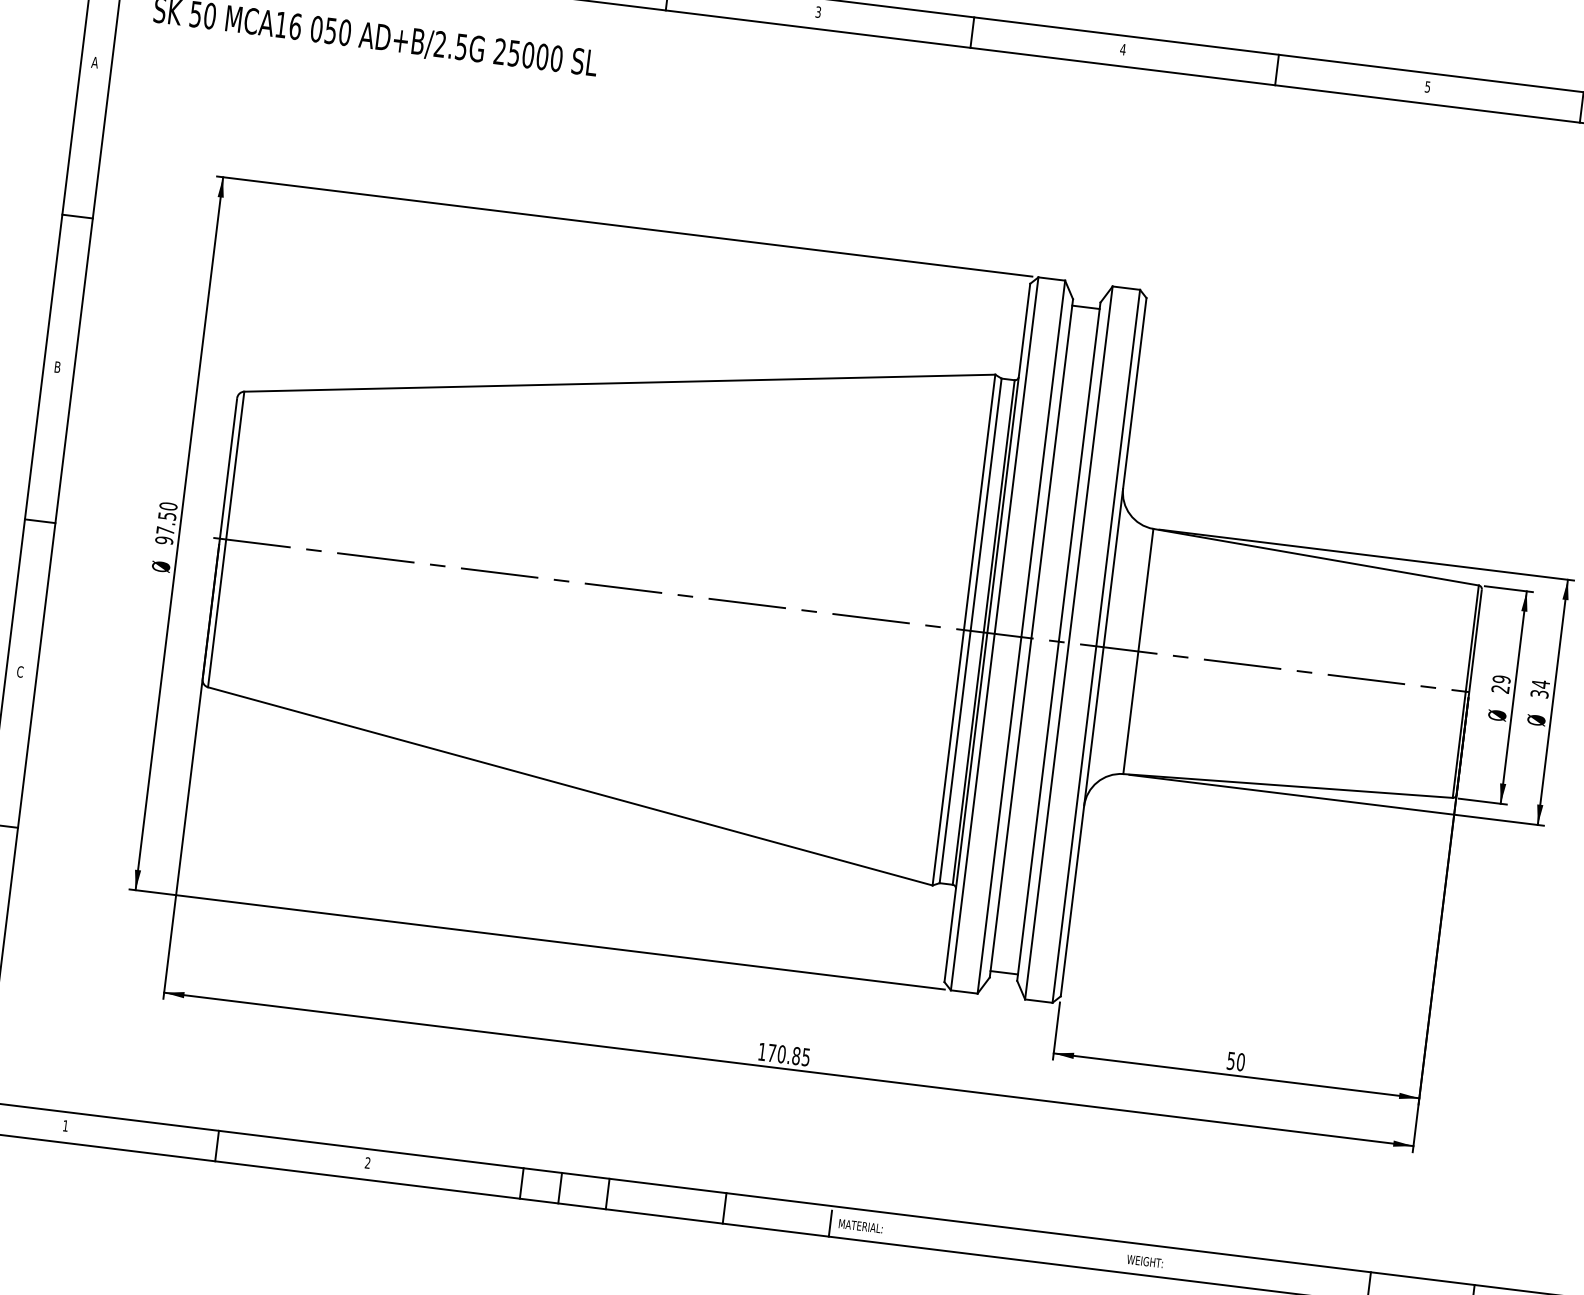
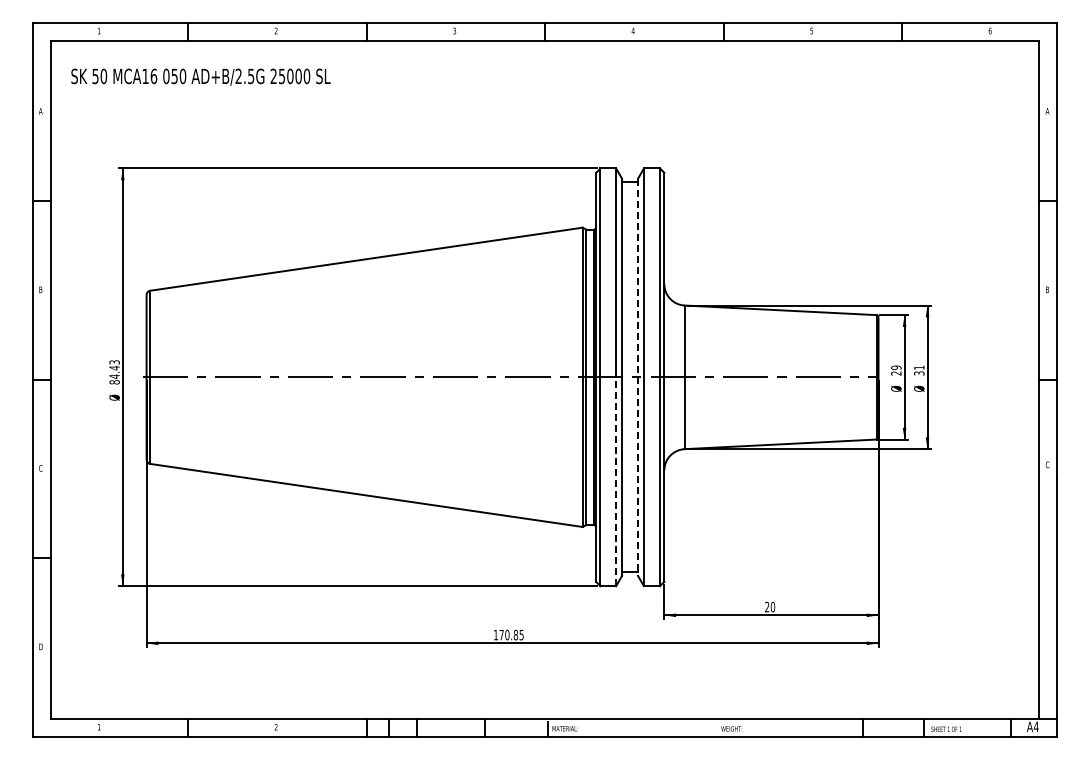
text: (166, 523) -> (114, 372), 97.50 -> 84.43
line: (1059, 642) -> (638, 377), solid -> dashed
text: (1541, 683) -> (919, 367), 34 -> 31
line: (1000, 814) -> (616, 481), solid -> dashed
text: (1231, 1060) -> (767, 606), 50 -> 20

